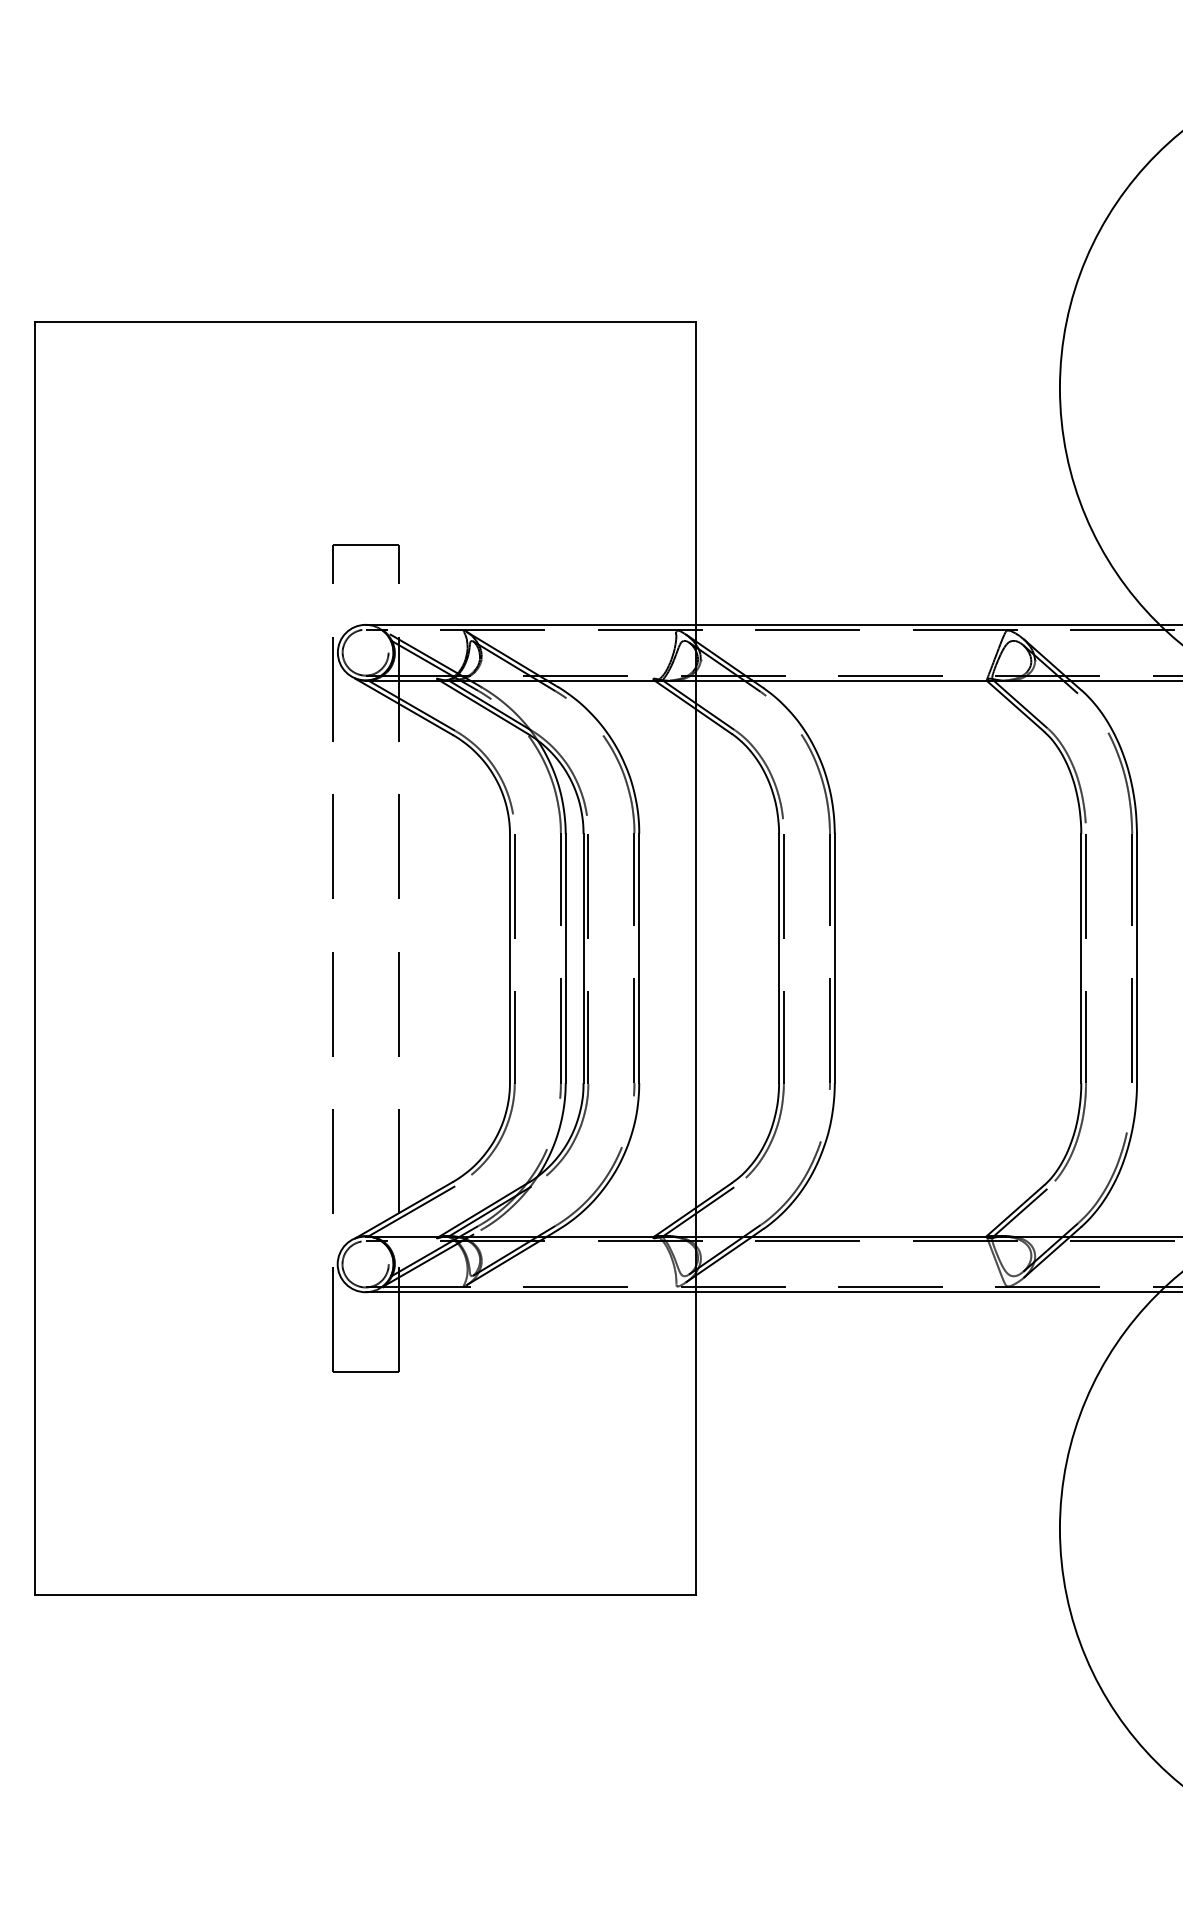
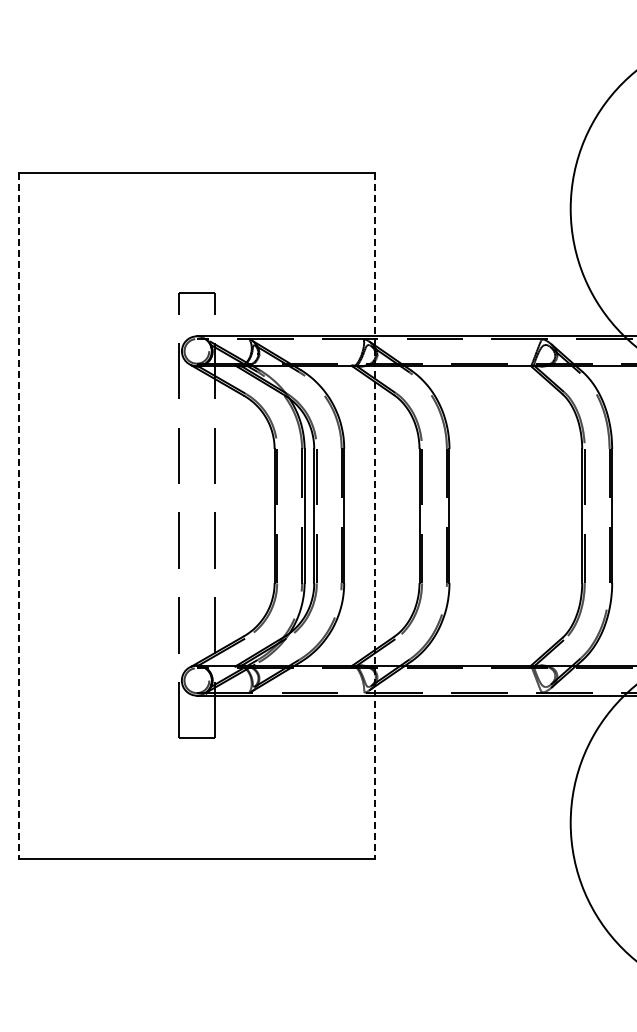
line: (34, 957) -> (18, 515), solid -> dashed
line: (695, 957) -> (374, 515), solid -> dashed

